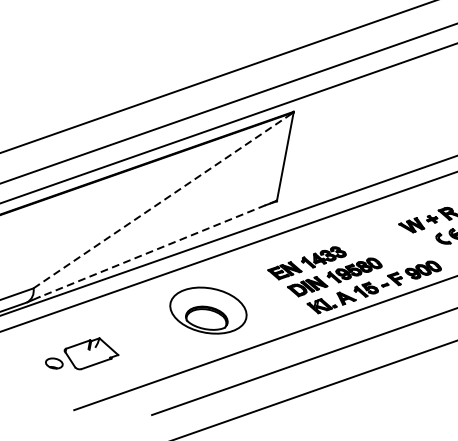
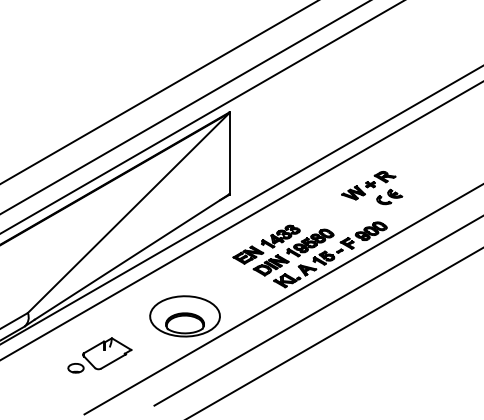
line: (164, 200) -> (129, 212), dashed -> solid
line: (158, 248) -> (132, 256), dashed -> solid
part: (207, 310) -> (184, 316), moved
part: (82, 354) -> (99, 355), moved

